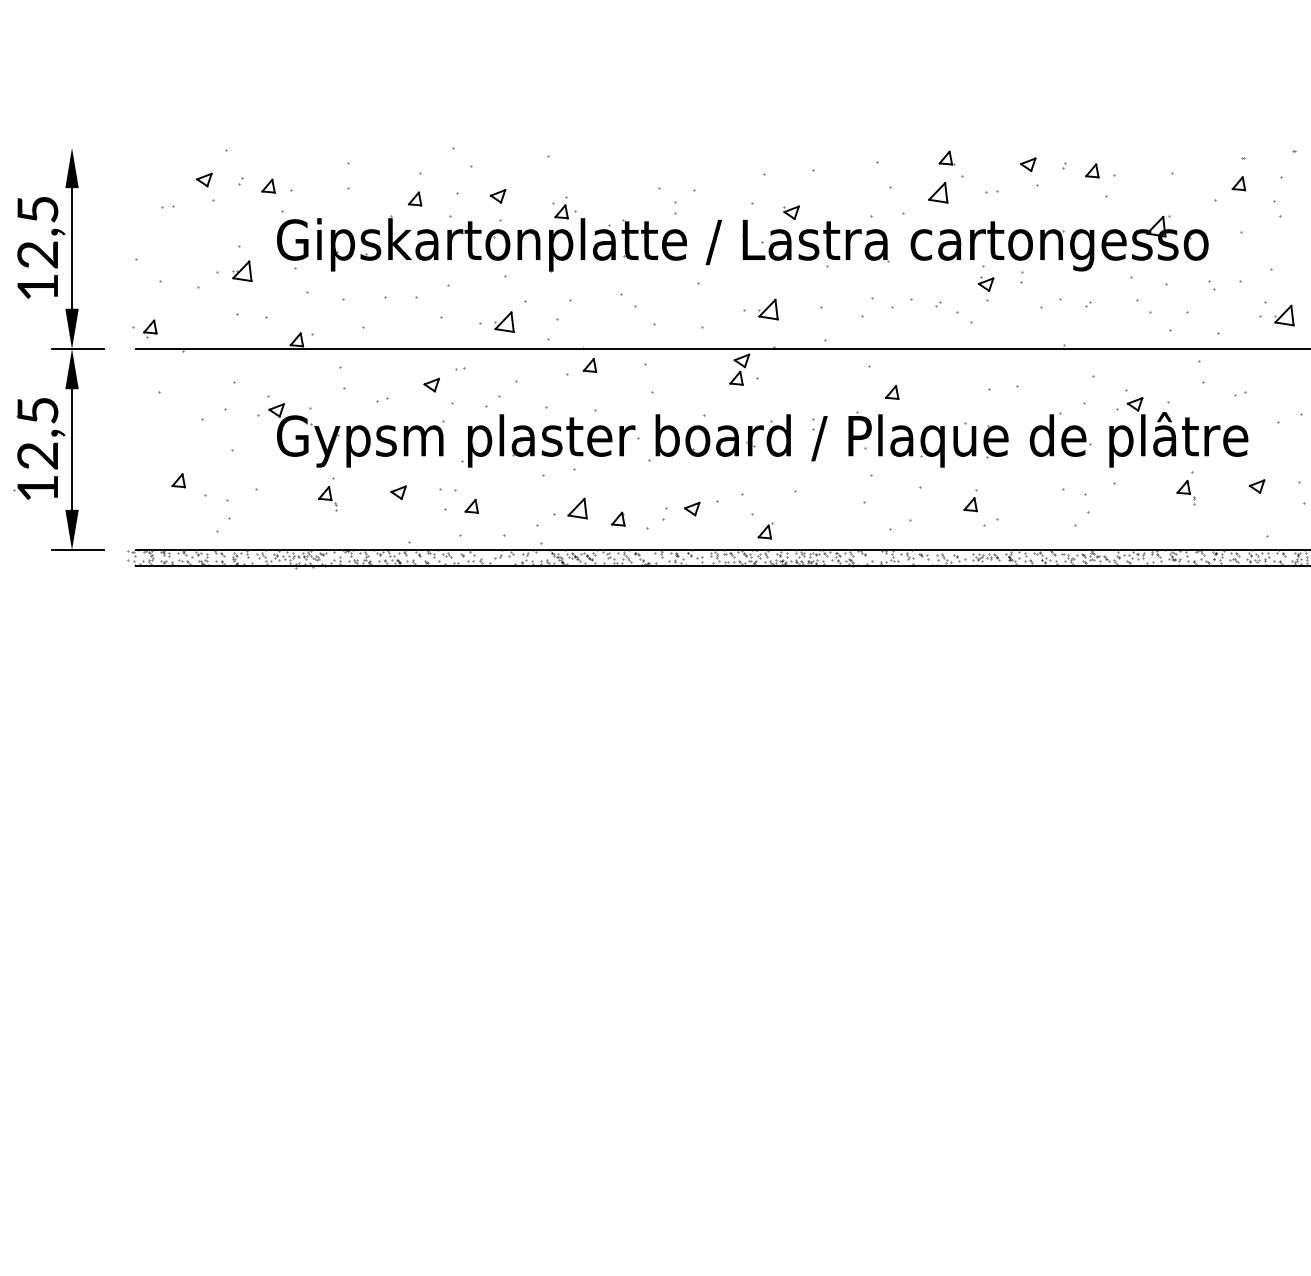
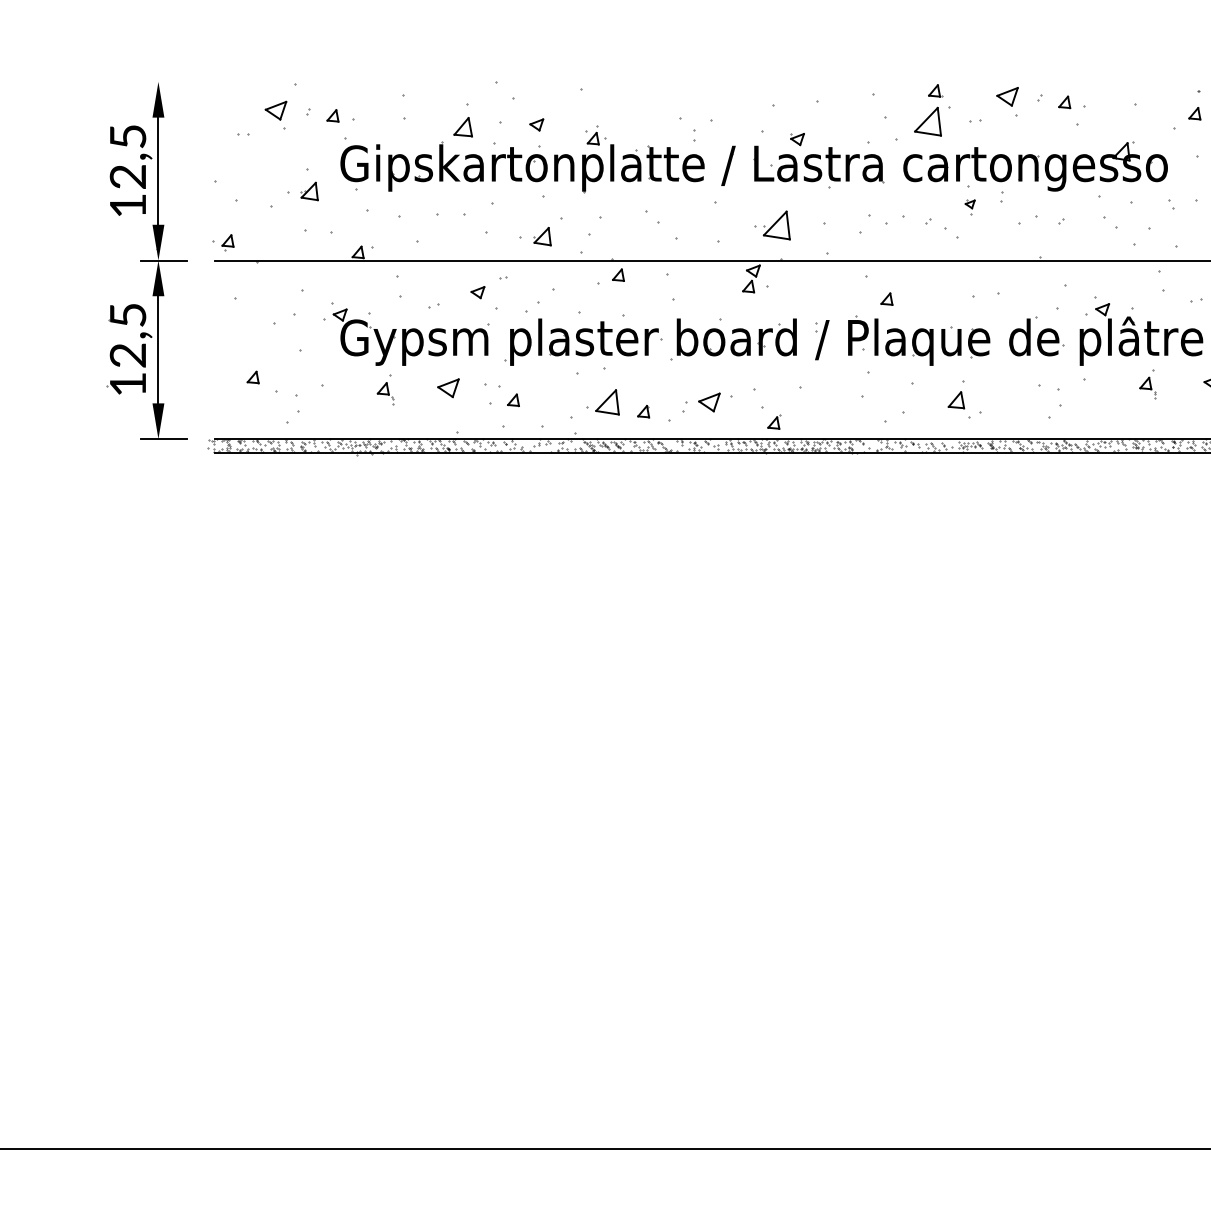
part: (1027, 164) -> (1007, 96), size x1.6
part: (203, 178) -> (275, 109), size x1.6
part: (937, 192) -> (927, 121), size x1.6
part: (414, 199) -> (462, 127), size x1.6
part: (985, 288) -> (969, 206), size x0.7
part: (769, 309) -> (777, 225), size x1.6
part: (398, 491) -> (448, 387), size x1.6
part: (970, 499) -> (956, 394), size x1.4
part: (577, 507) -> (607, 401), size x1.4
part: (691, 508) -> (708, 402), size x1.6

